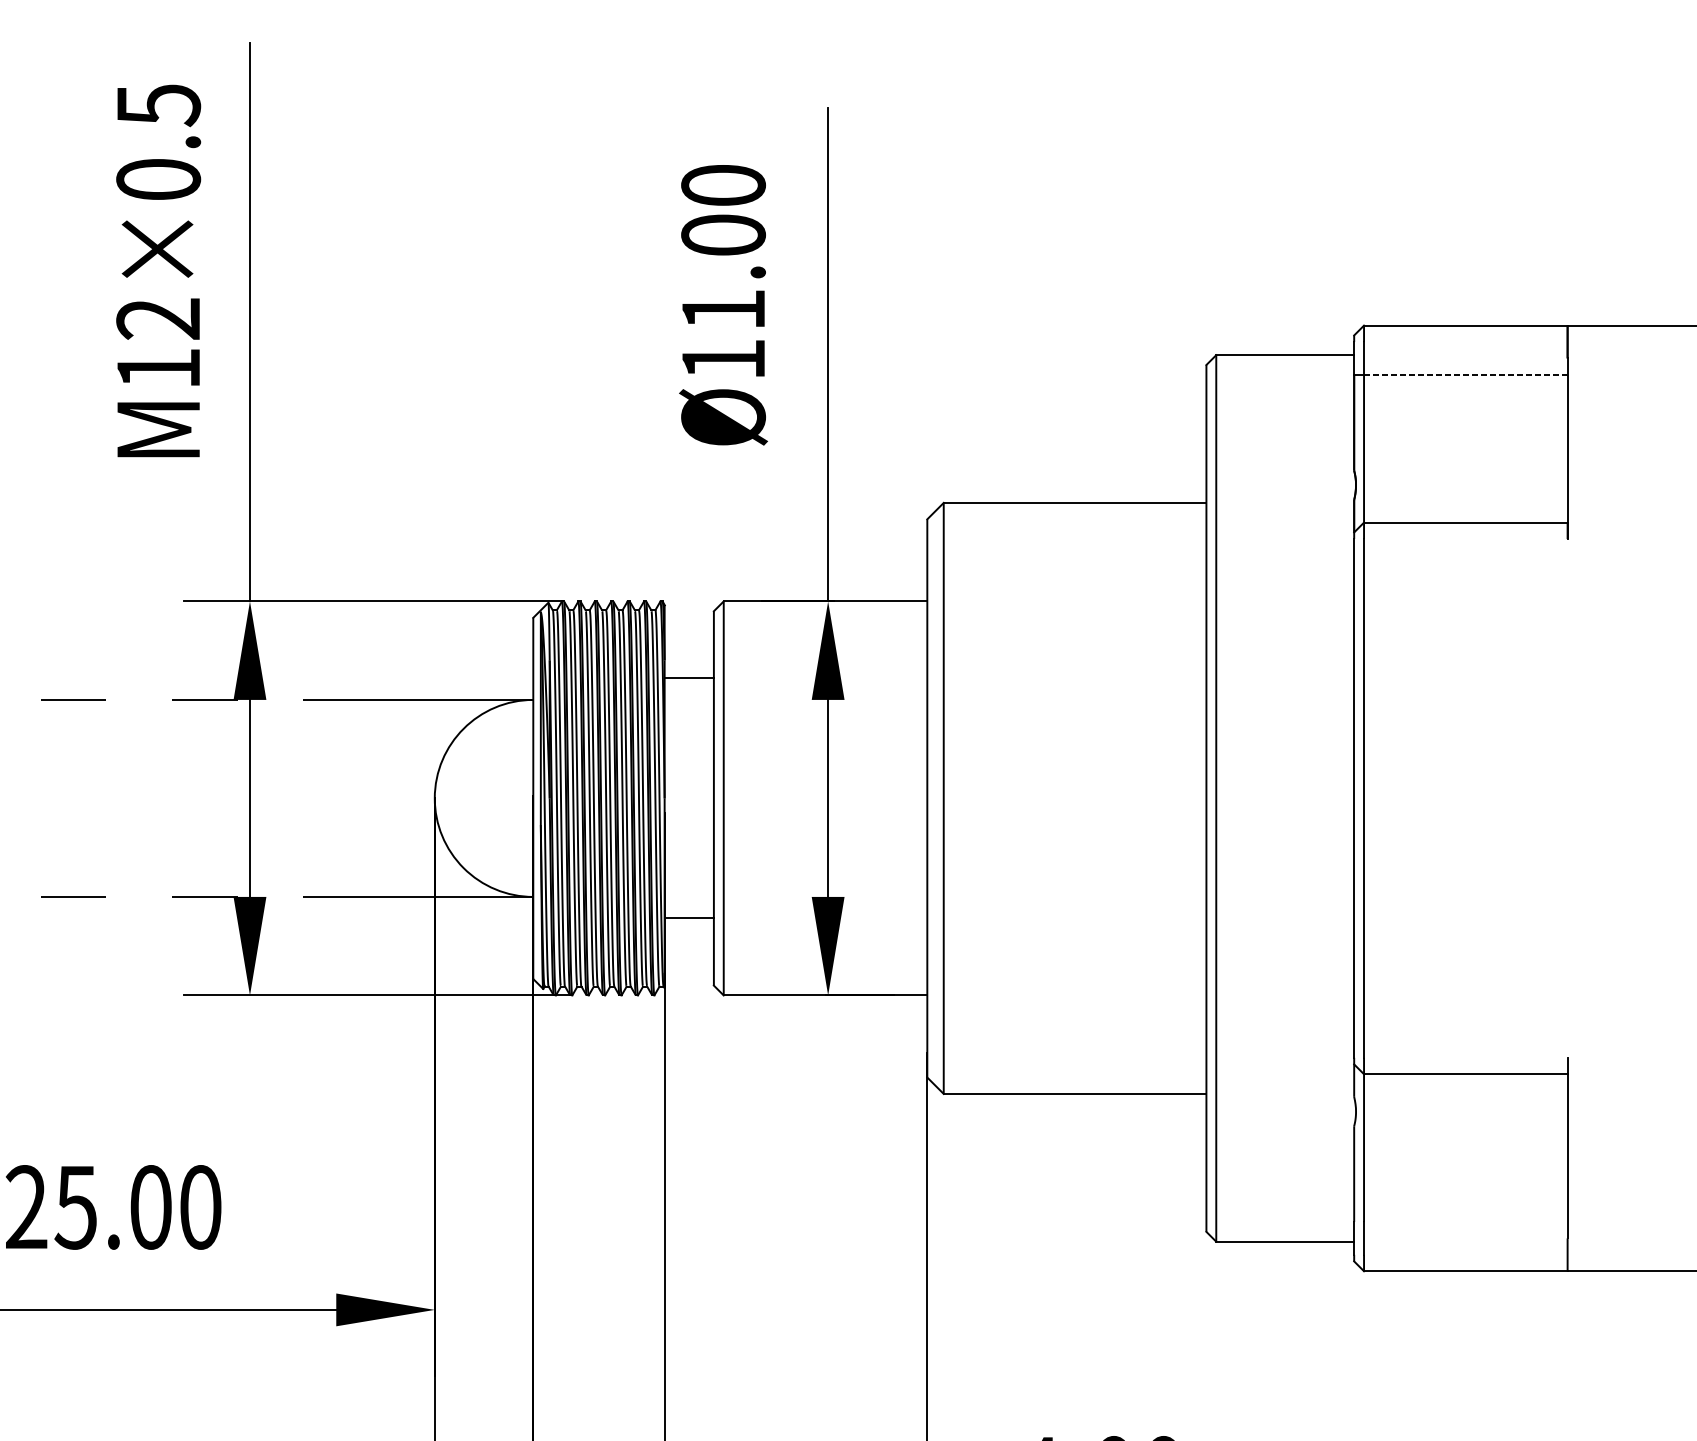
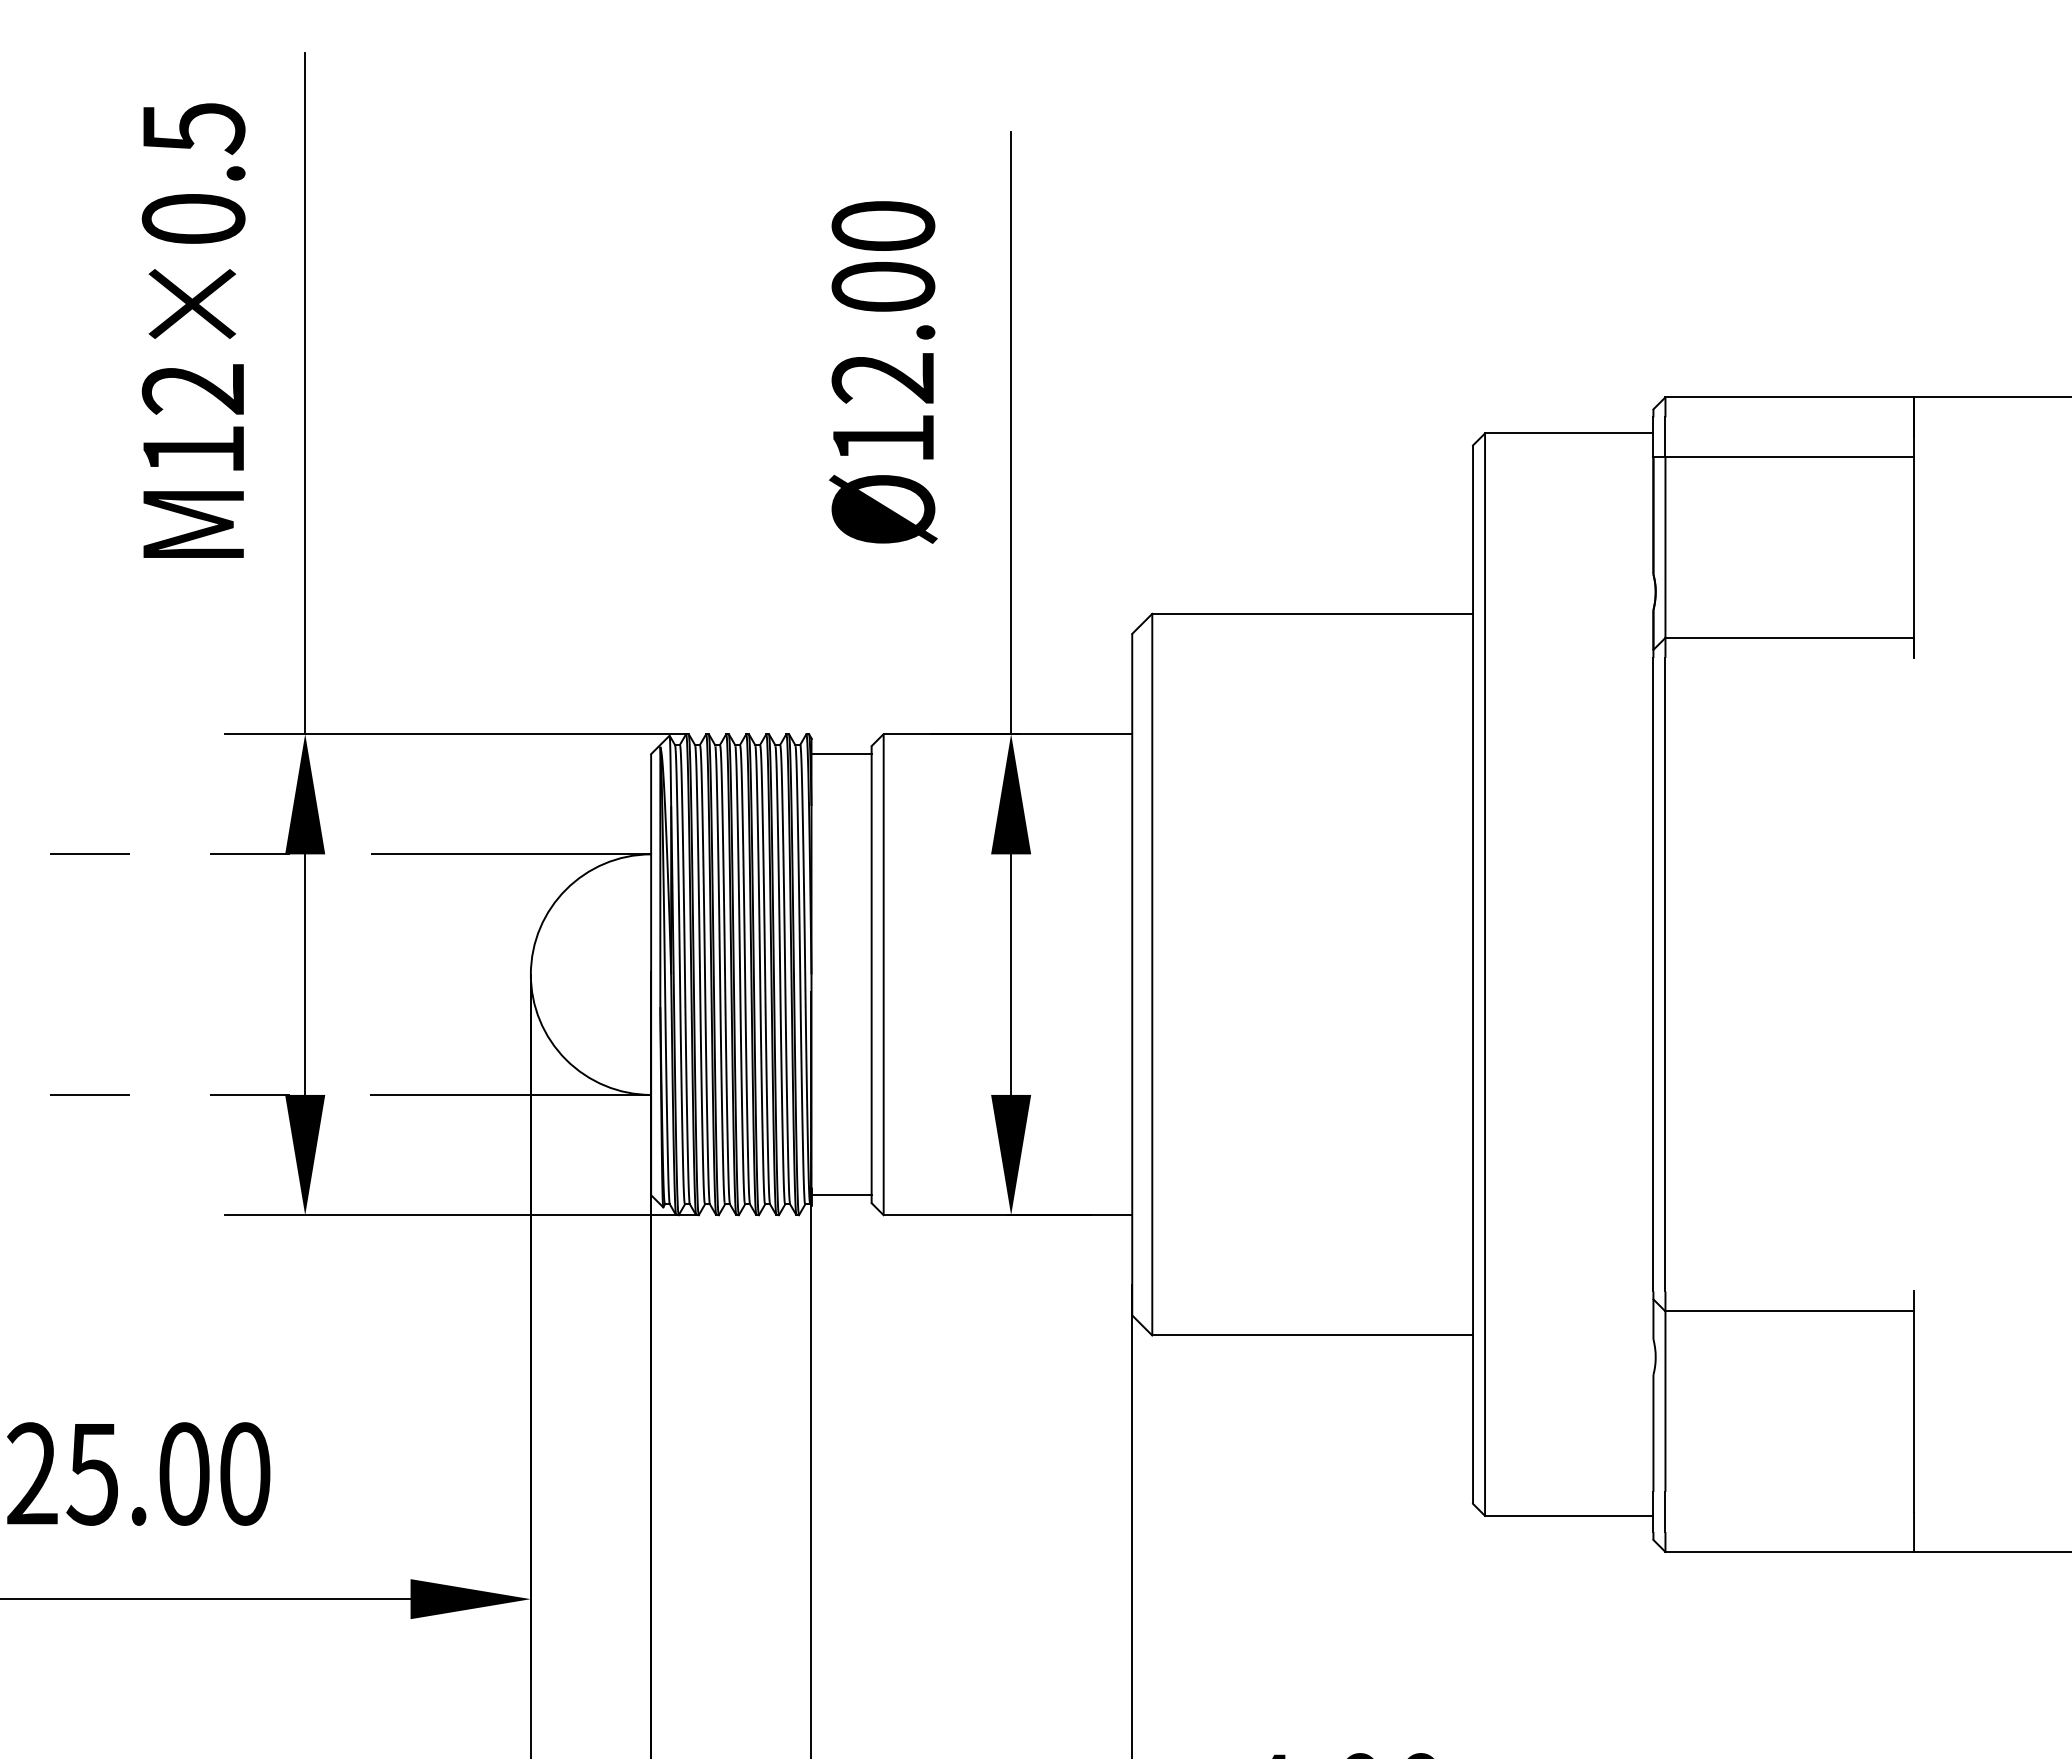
text: (722, 310) -> (882, 378), Ø11.00 -> Ø12.00
line: (1466, 374) -> (1790, 457), dashed -> solid
line: (689, 677) -> (841, 754), moved
line: (689, 917) -> (841, 1195), moved

